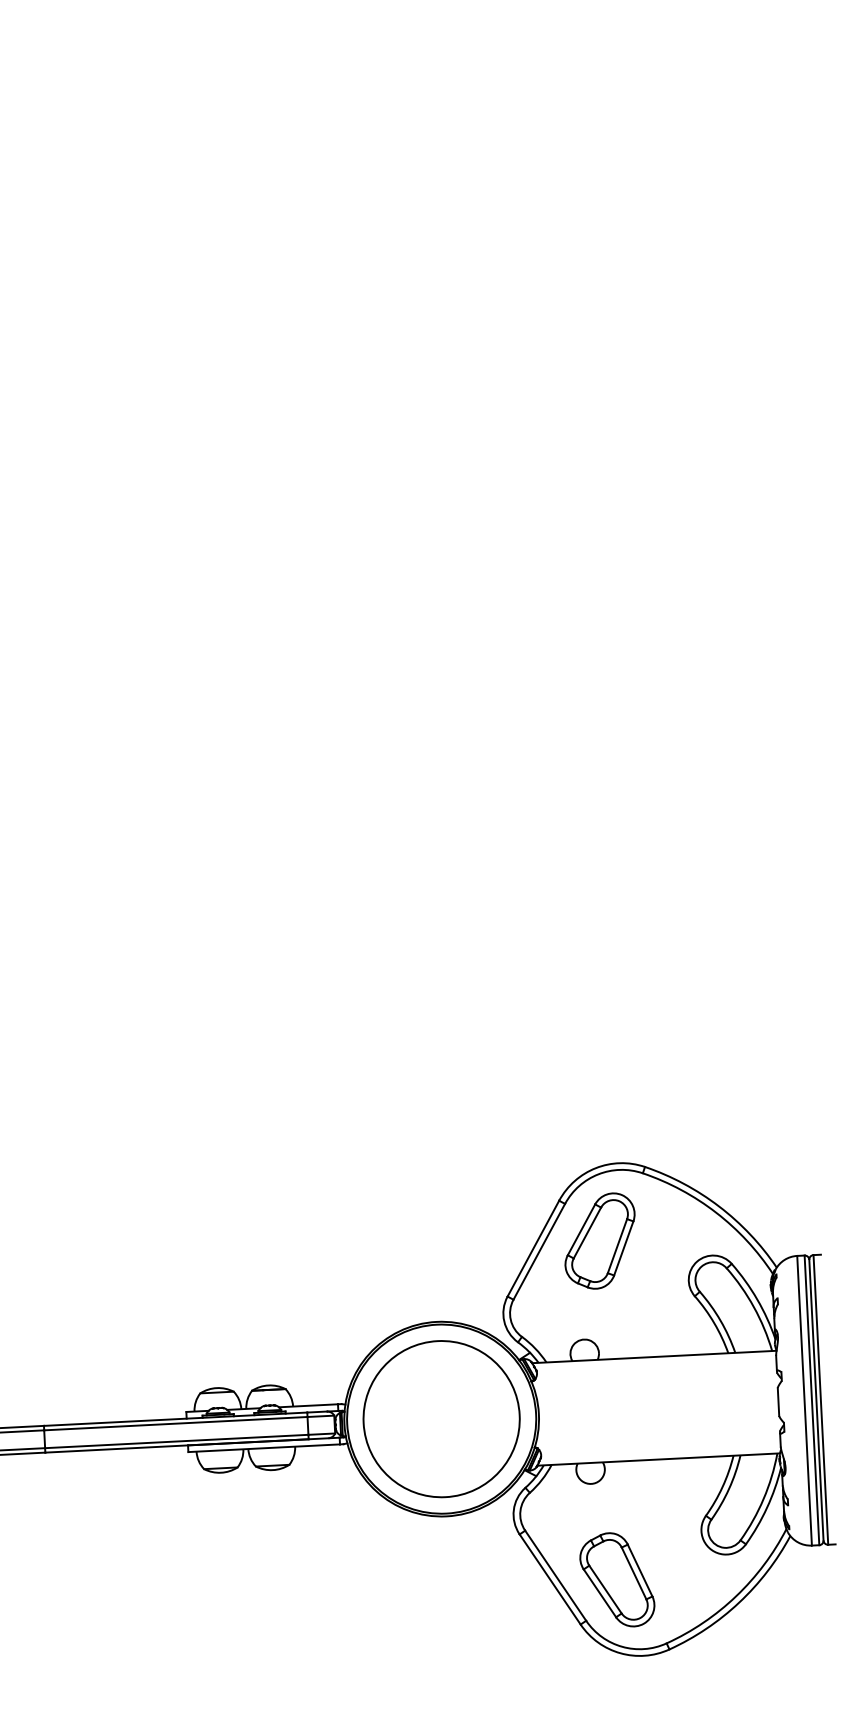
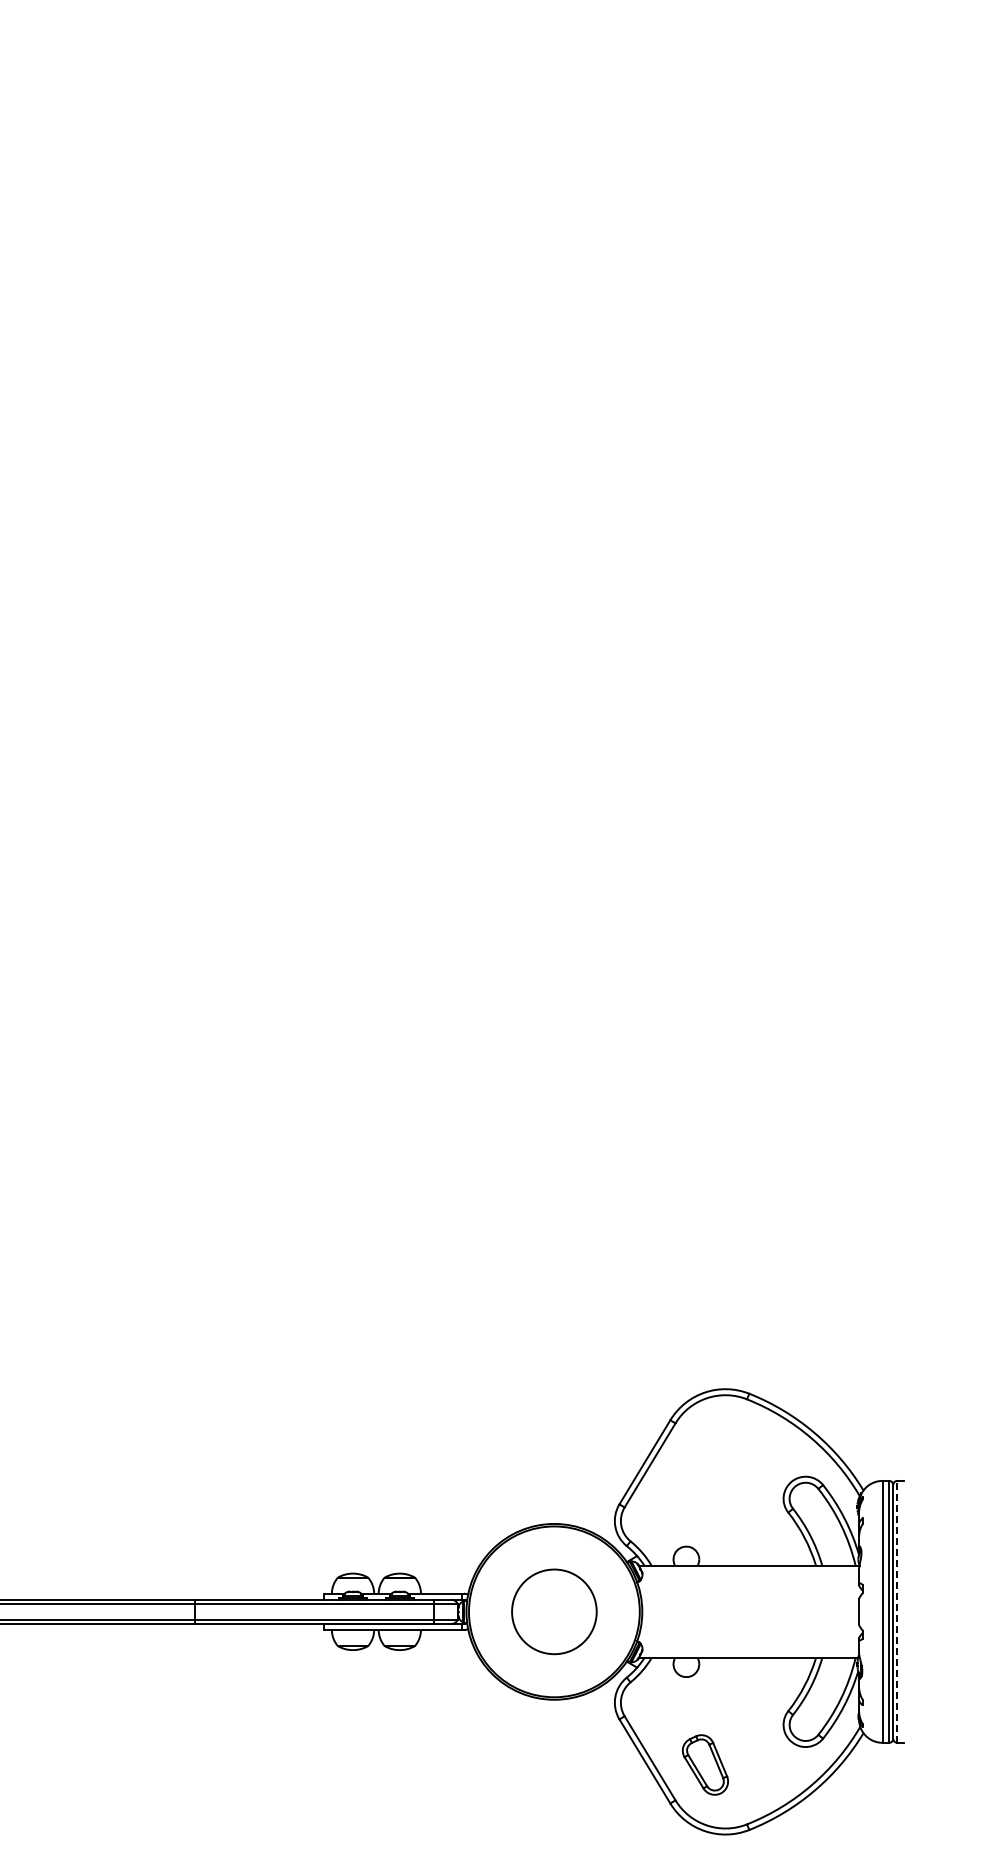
part: (600, 1241) -> (705, 1458), removed
line: (821, 1399) -> (897, 1611), solid -> dashed
circle: (440, 1418) -> (553, 1611), size x0.6
part: (617, 1579) -> (705, 1764), size x0.7

